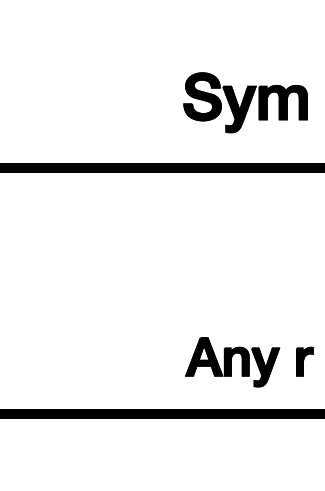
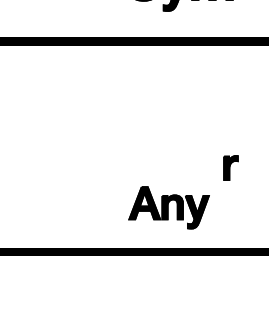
part: (304, 361) -> (230, 167), moved

